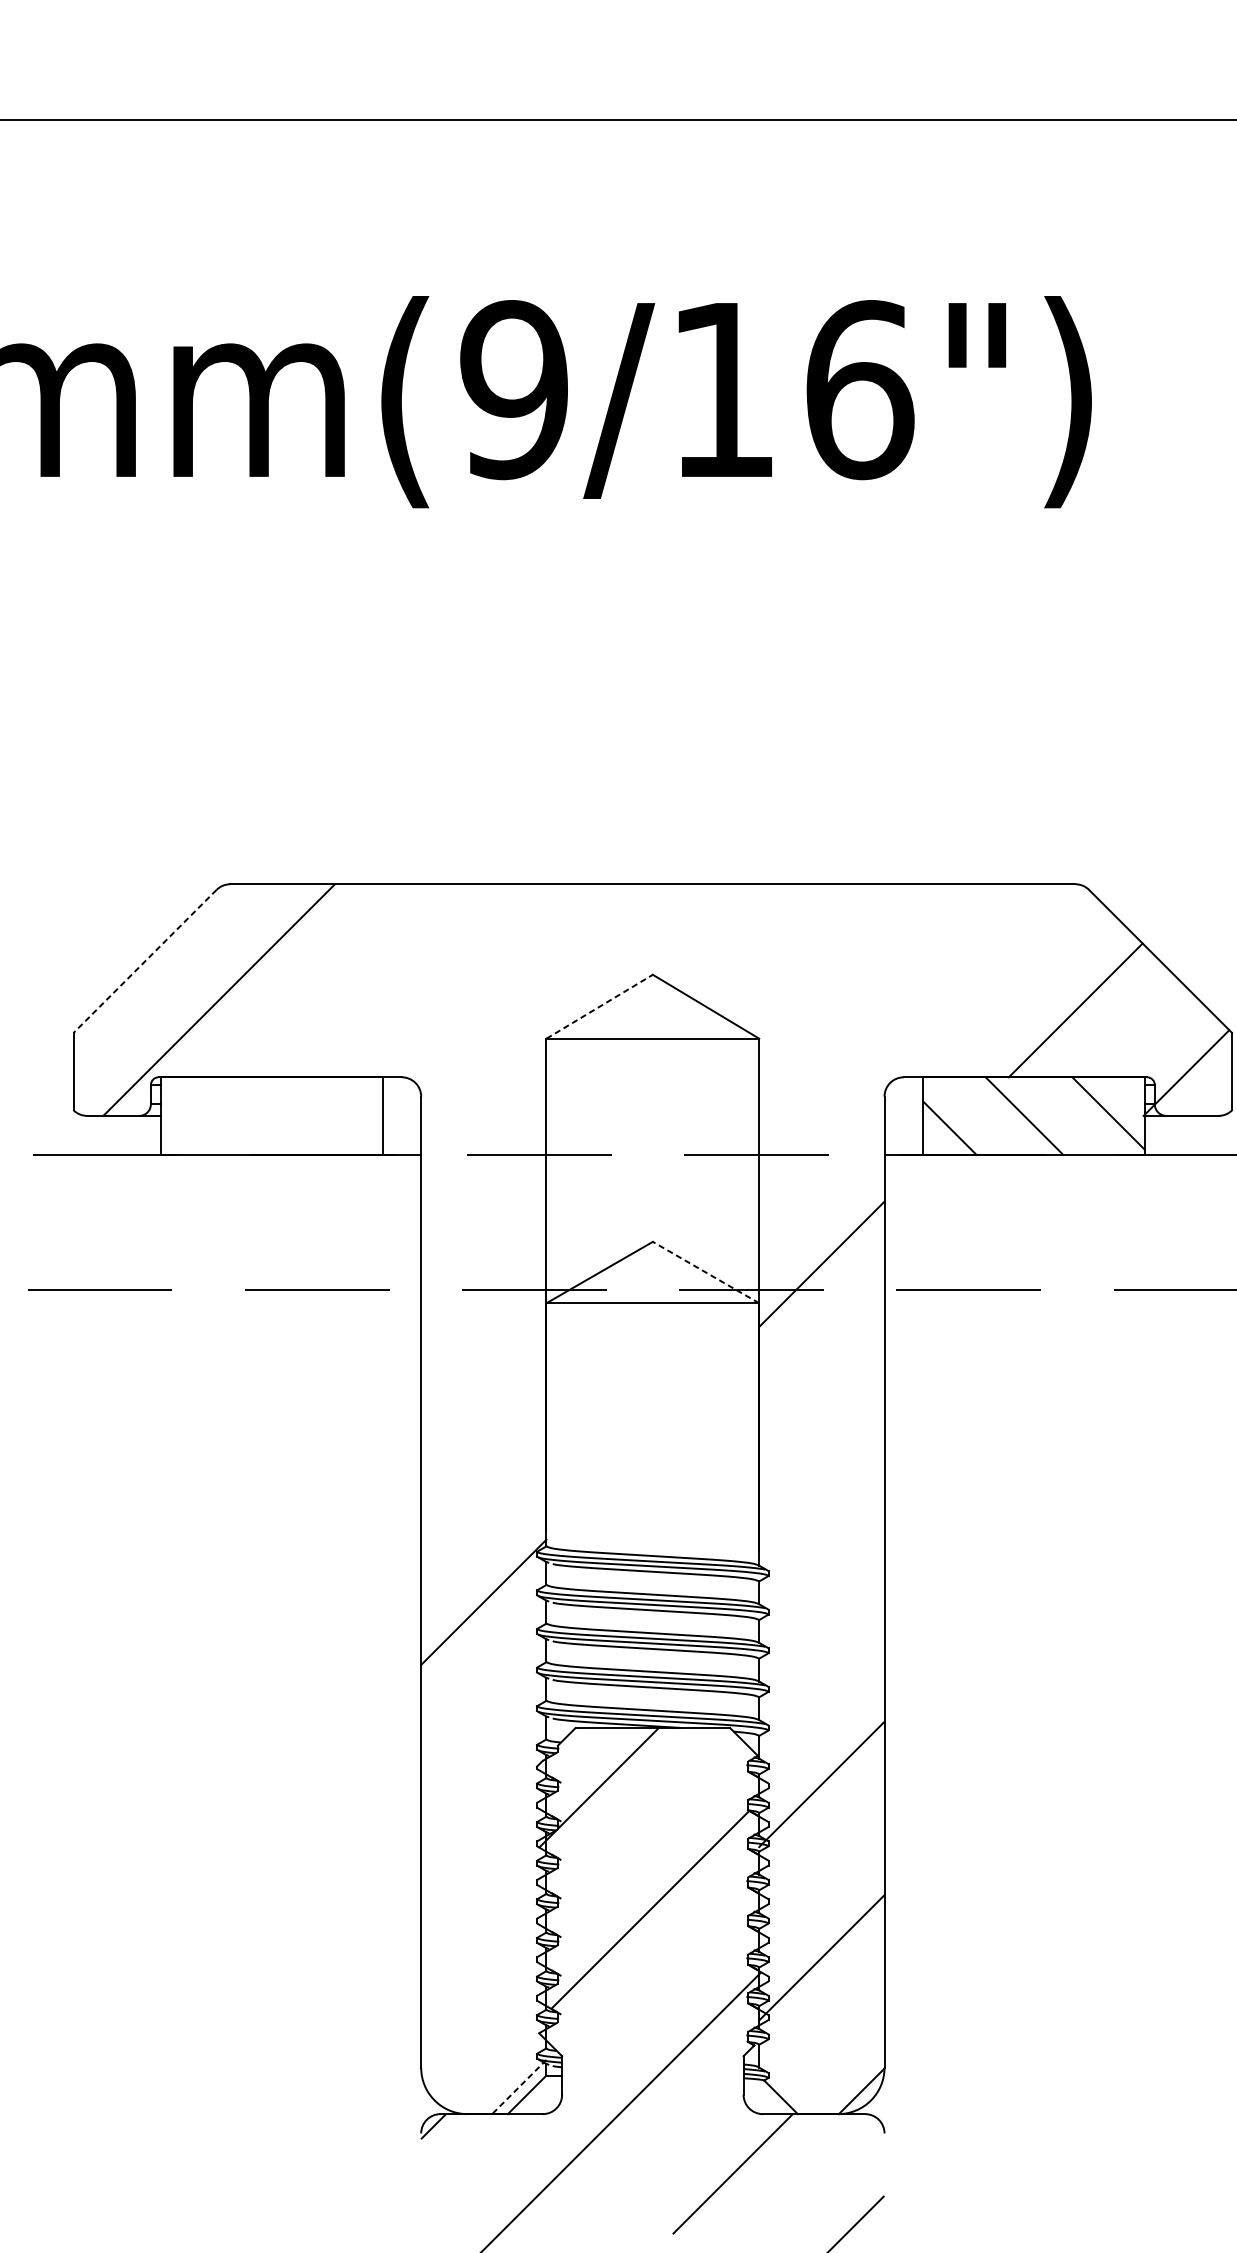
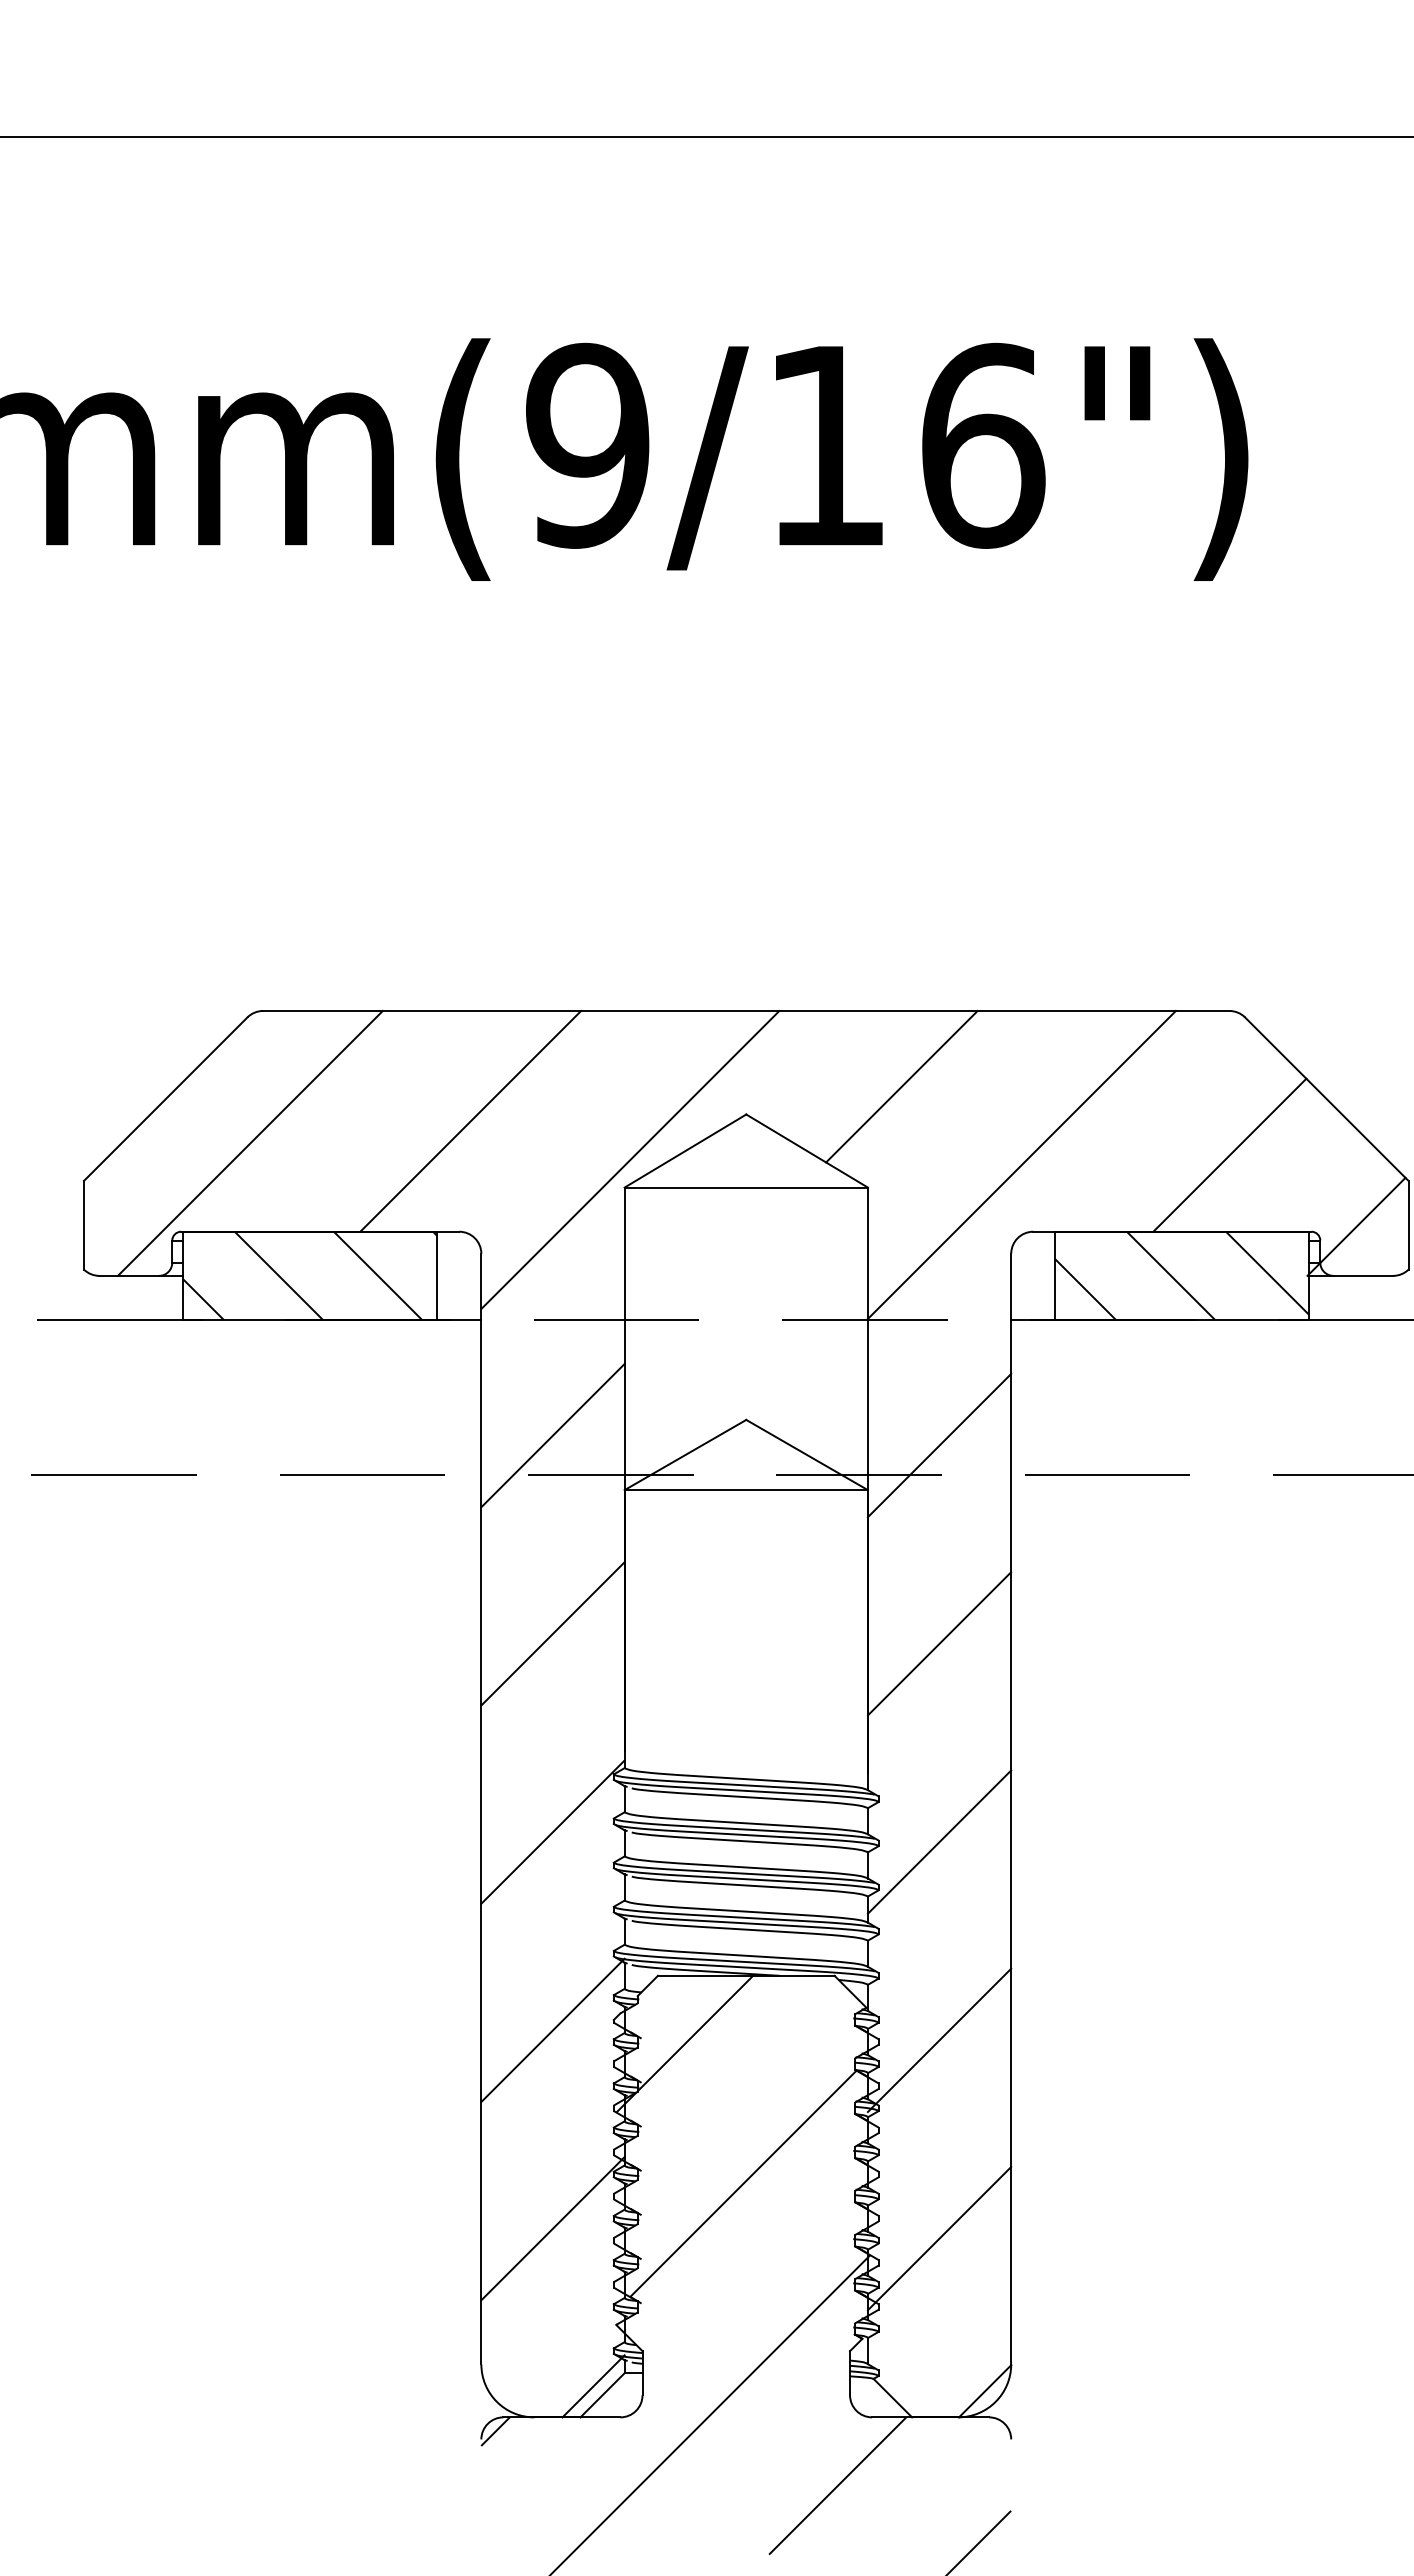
line: (788, 950) -> (901, 1086), added
line: (144, 961) -> (165, 1099), dashed -> solid
line: (411, 980) -> (470, 1120), added
line: (599, 1007) -> (685, 1151), dashed -> solid
line: (551, 1014) -> (630, 1159), added
line: (893, 1018) -> (1021, 1164), added
hatch: (271, 1115) -> (310, 1275), added
line: (483, 1255) -> (552, 1435), added
line: (705, 1272) -> (806, 1454), dashed -> solid
line: (483, 1428) -> (552, 1633), added
line: (821, 1437) -> (939, 1643), added
line: (821, 1610) -> (939, 1841), added
line: (483, 1775) -> (552, 2030), added
line: (483, 1948) -> (552, 2228), added
line: (519, 2087) -> (593, 2386), dashed -> solid

